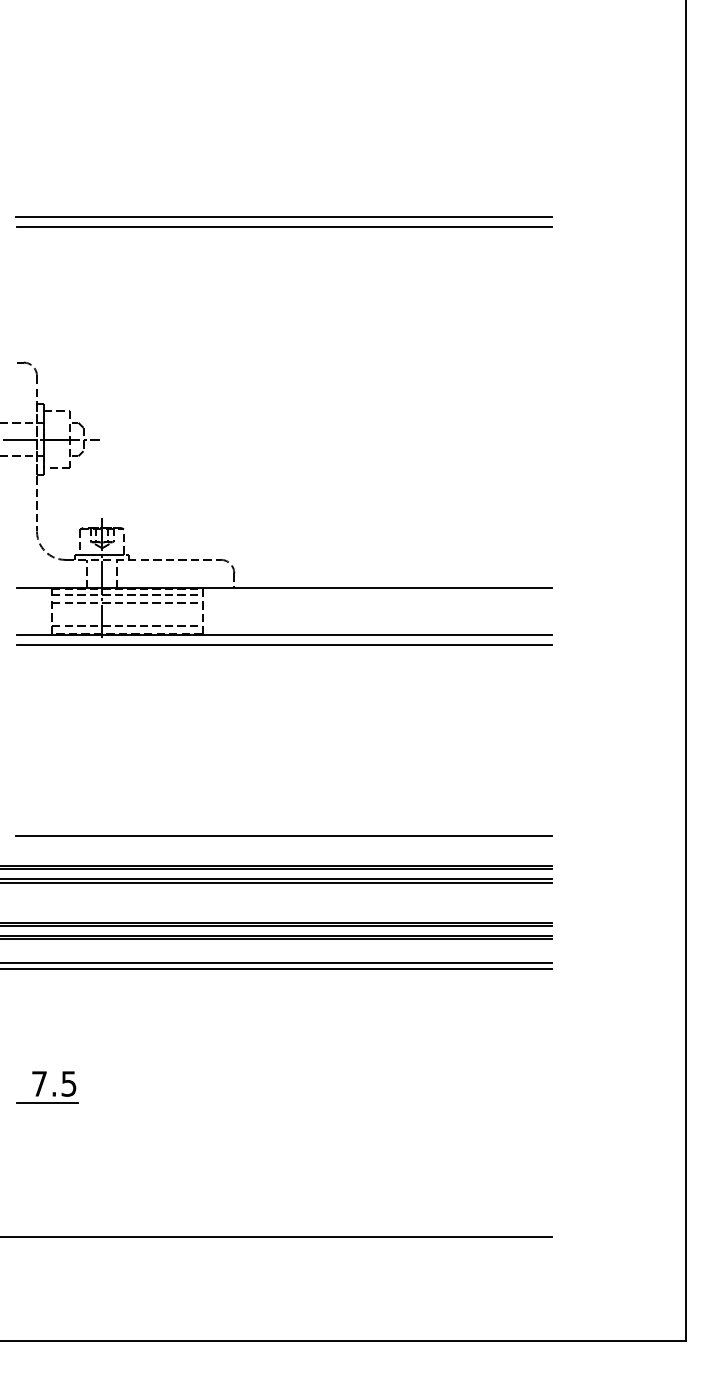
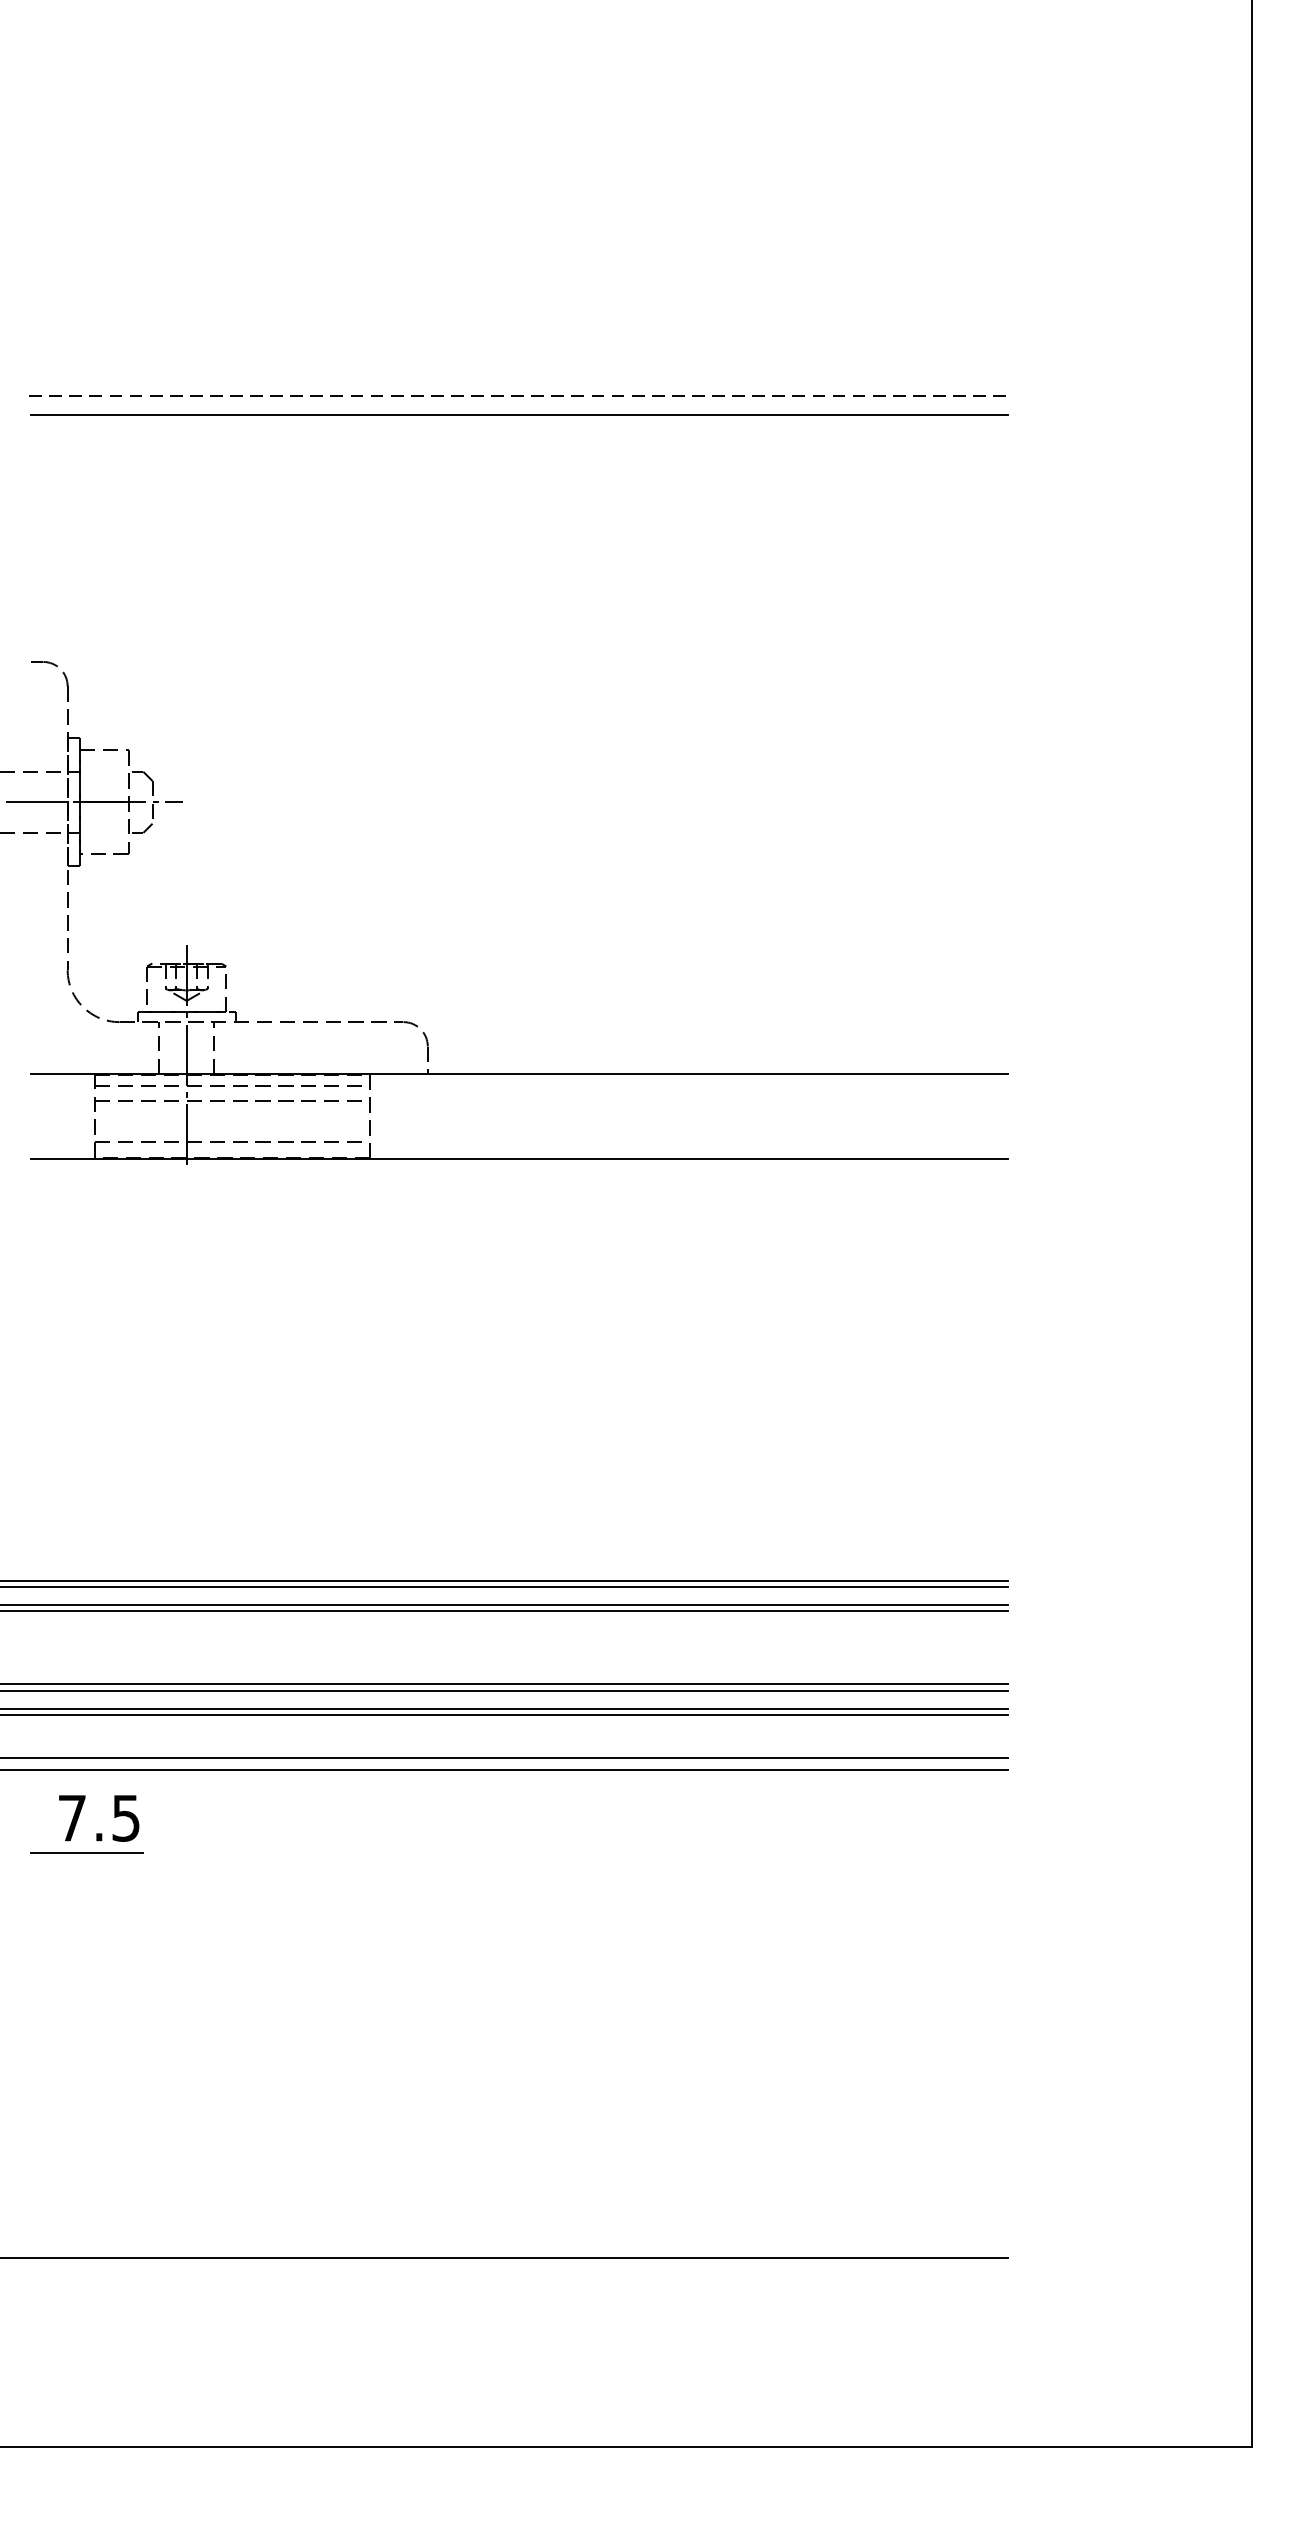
line: (283, 217) -> (517, 396), solid -> dashed
line: (283, 645) -> (517, 1178), removed
line: (283, 835) -> (517, 1525), removed
part: (47, 1087) -> (86, 1824), moved

